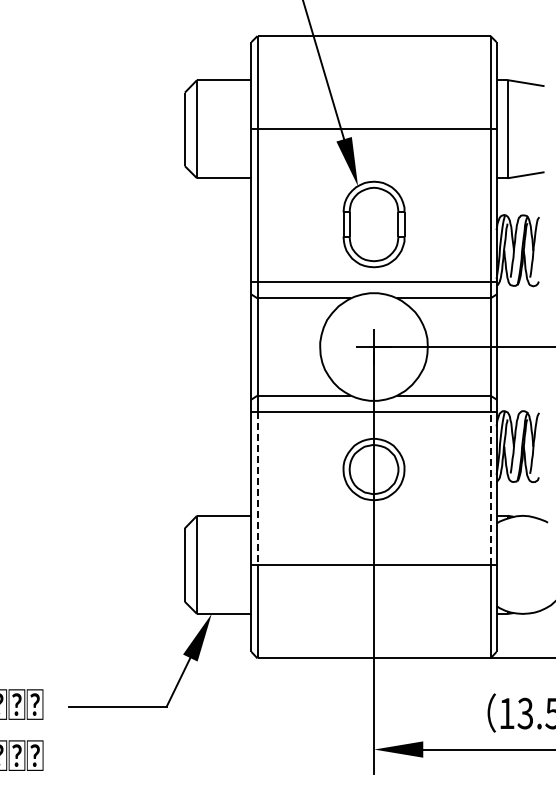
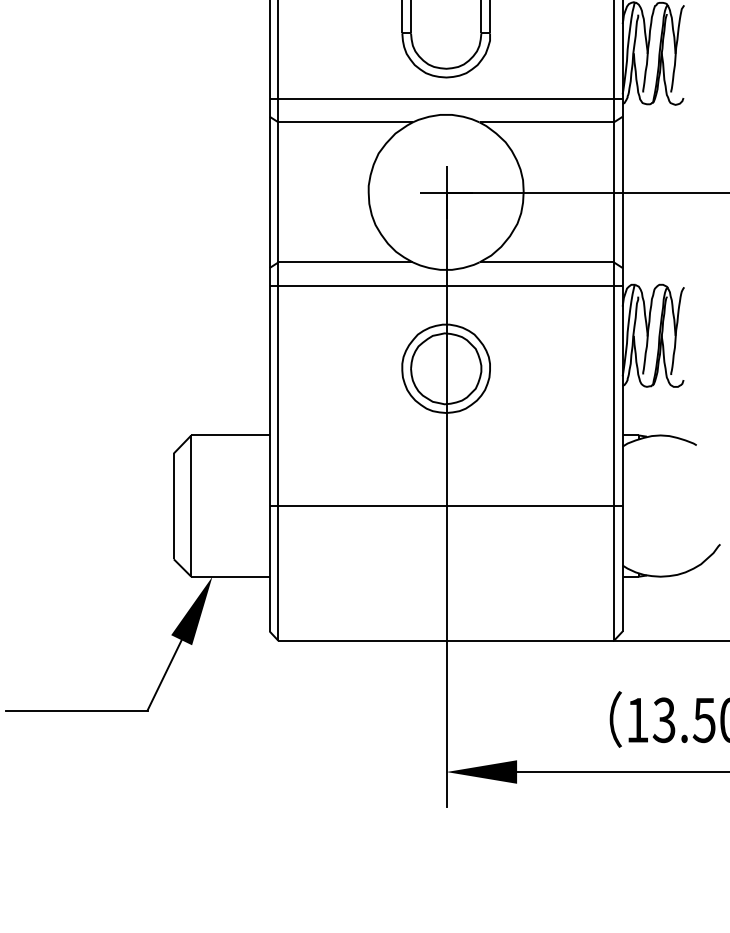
line: (257, 488) -> (278, 396), dashed -> solid
line: (490, 488) -> (613, 396), dashed -> solid

